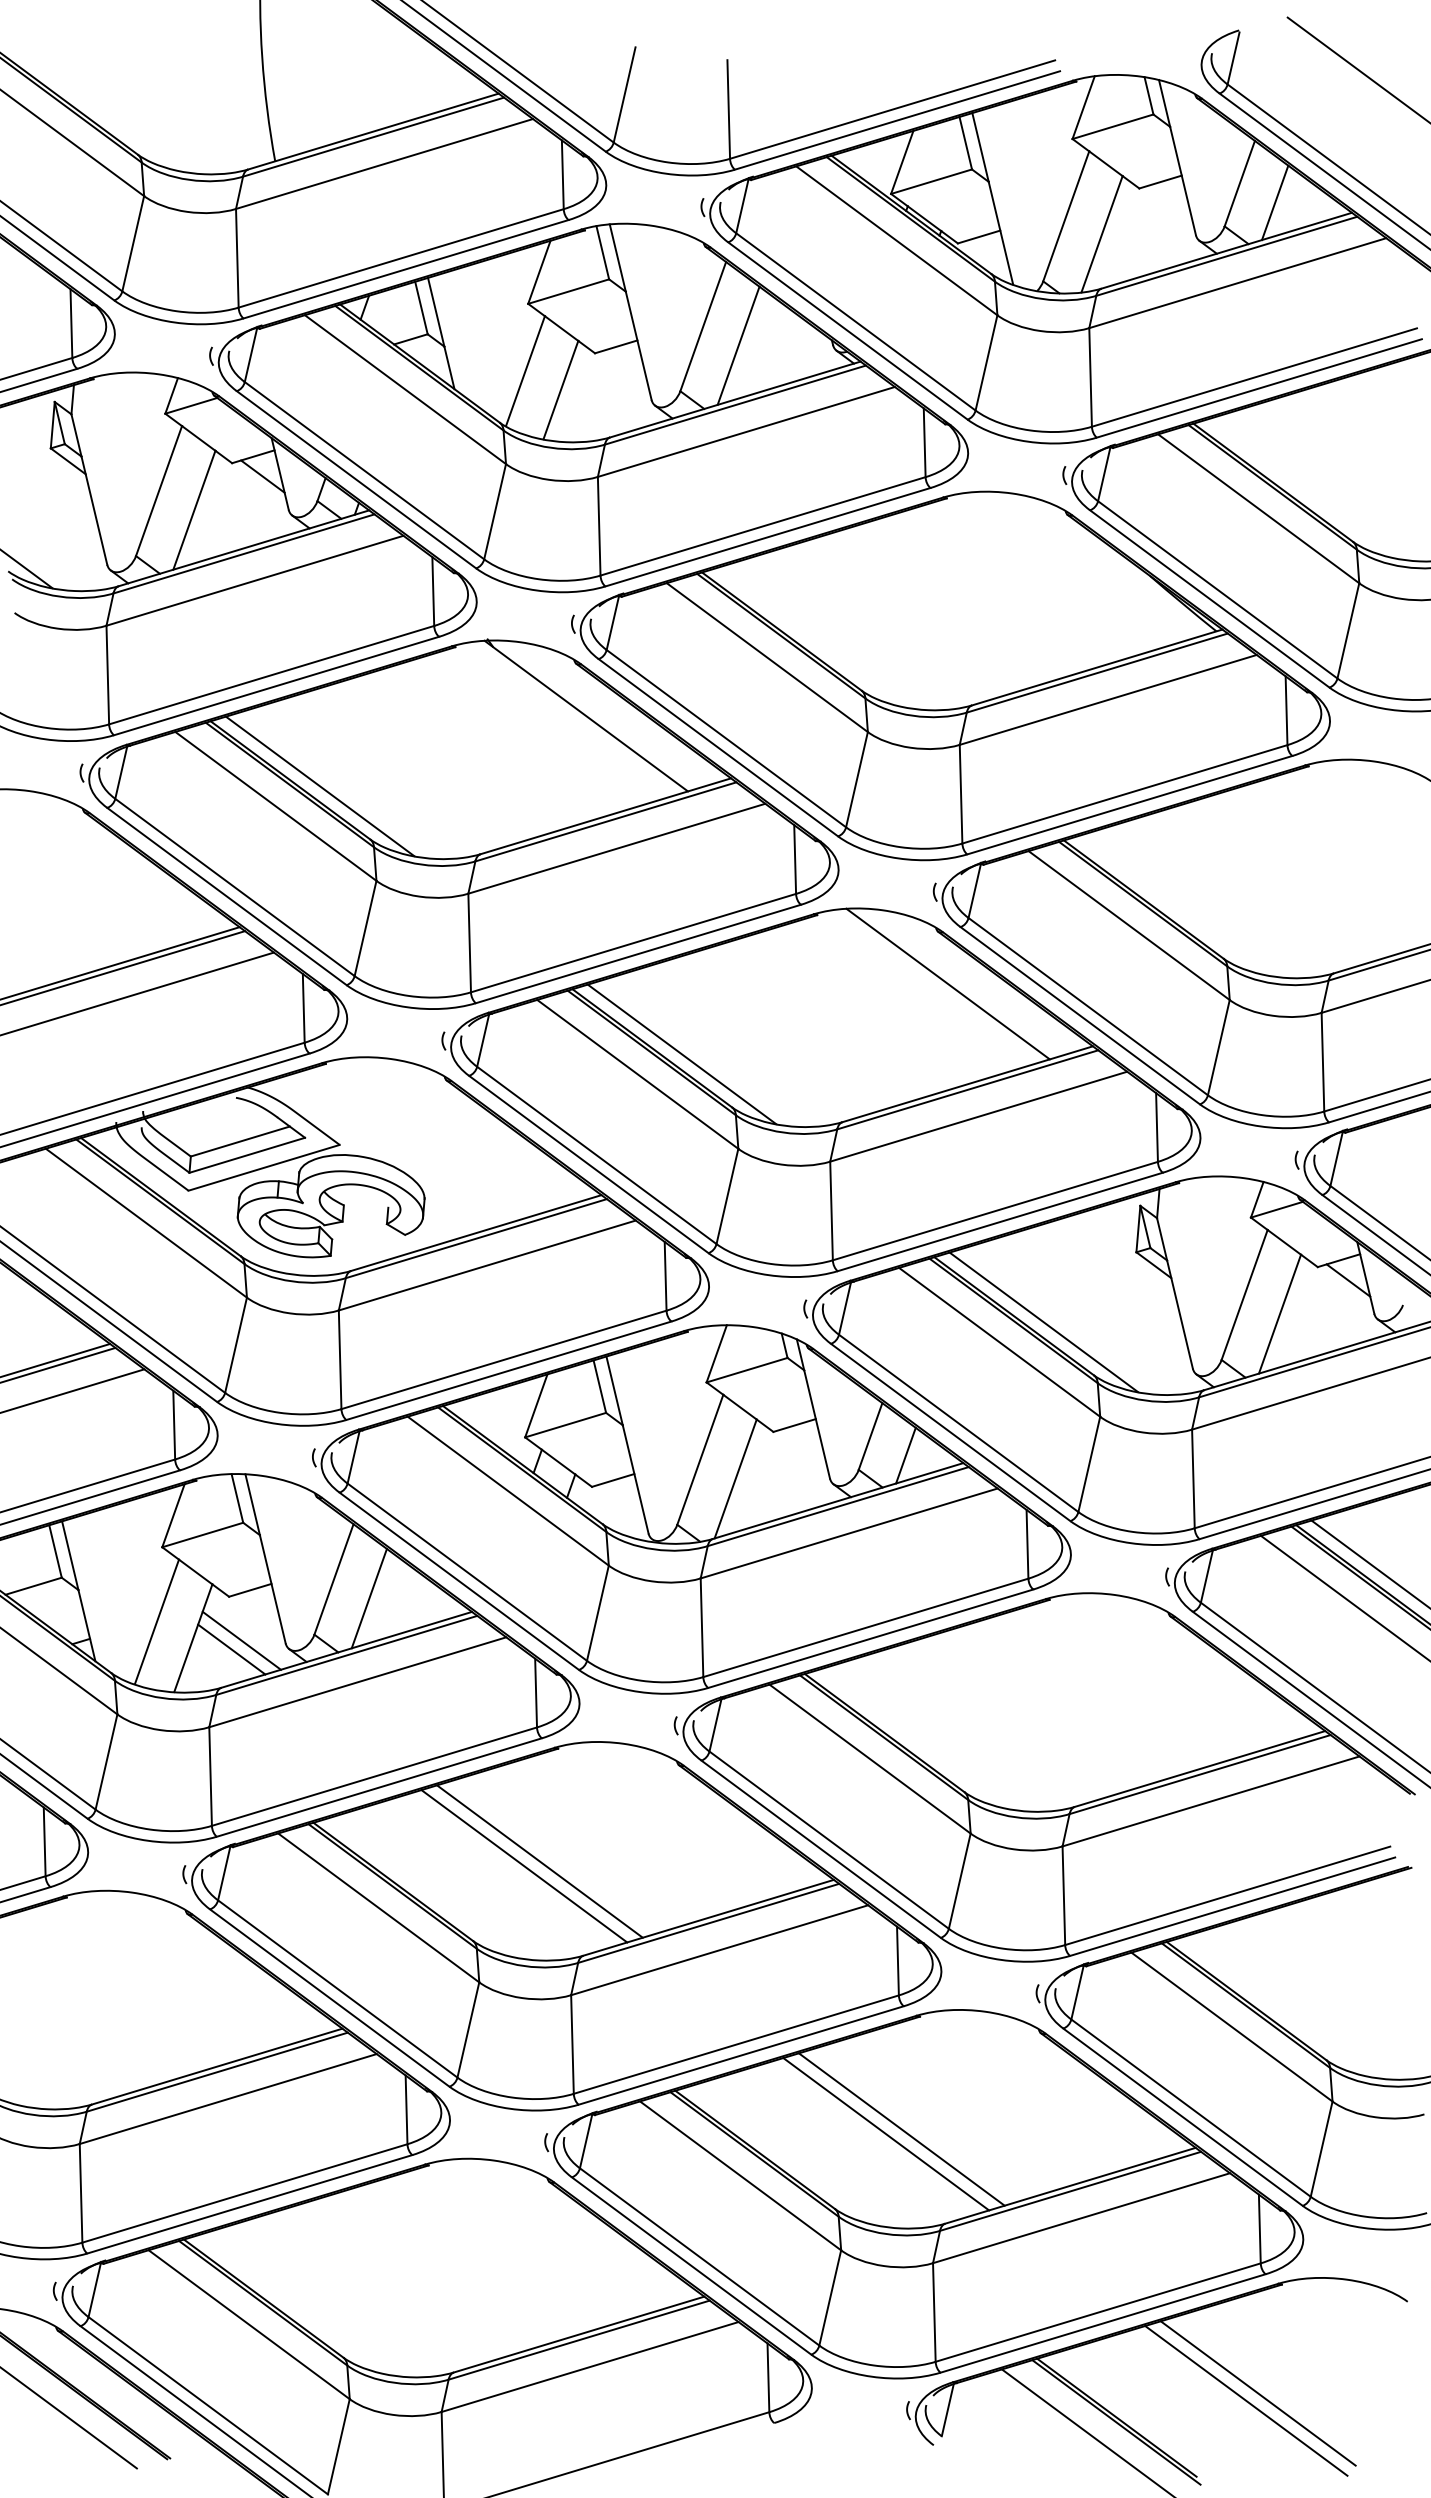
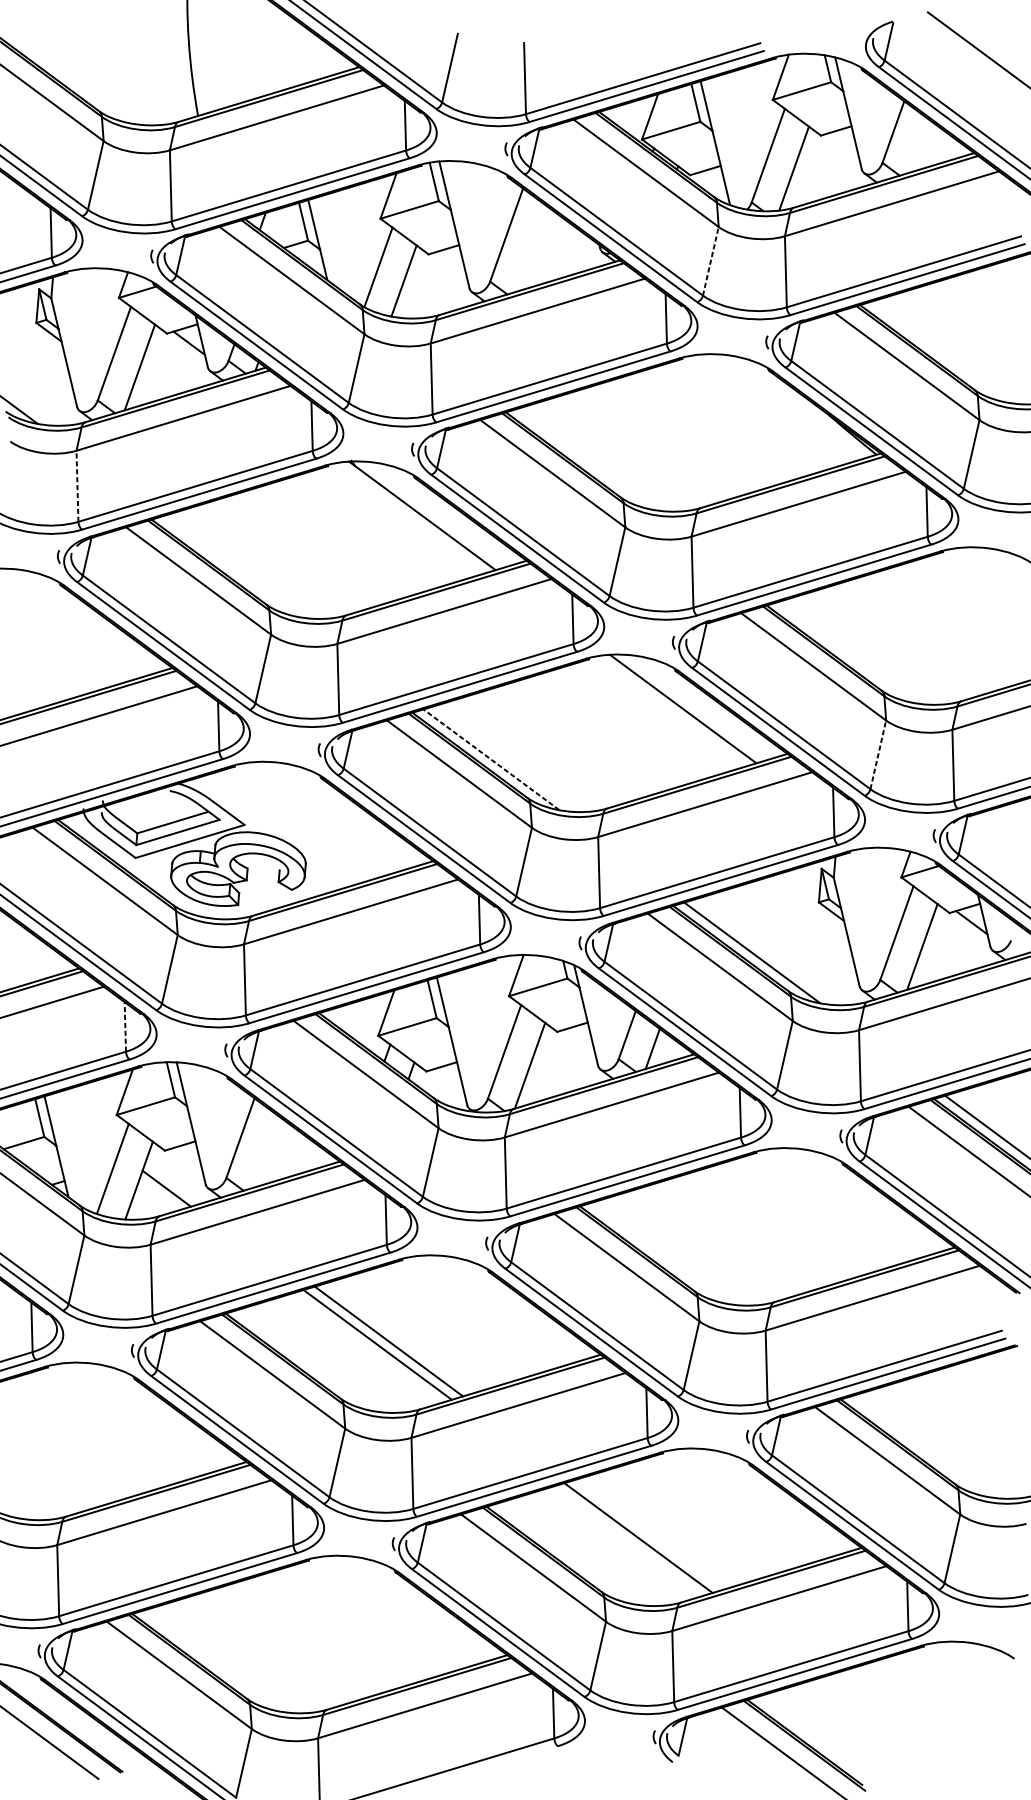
line: (1275, 202) -> (919, 145), removed
line: (738, 345) -> (532, 248), removed
line: (986, 362) -> (710, 261), solid -> dashed
line: (107, 674) -> (77, 485), solid -> dashed
line: (319, 786) -> (230, 566), removed
line: (1218, 1047) -> (878, 754), solid -> dashed
line: (681, 1054) -> (490, 759), solid -> dashed
line: (174, 1424) -> (125, 1026), solid -> dashed
line: (368, 1598) -> (265, 1151), removed
line: (241, 1640) -> (173, 1182), removed
line: (901, 2129) -> (649, 1534), removed
line: (1257, 2393) -> (906, 1724), removed
line: (1246, 2400) -> (898, 1730), removed

